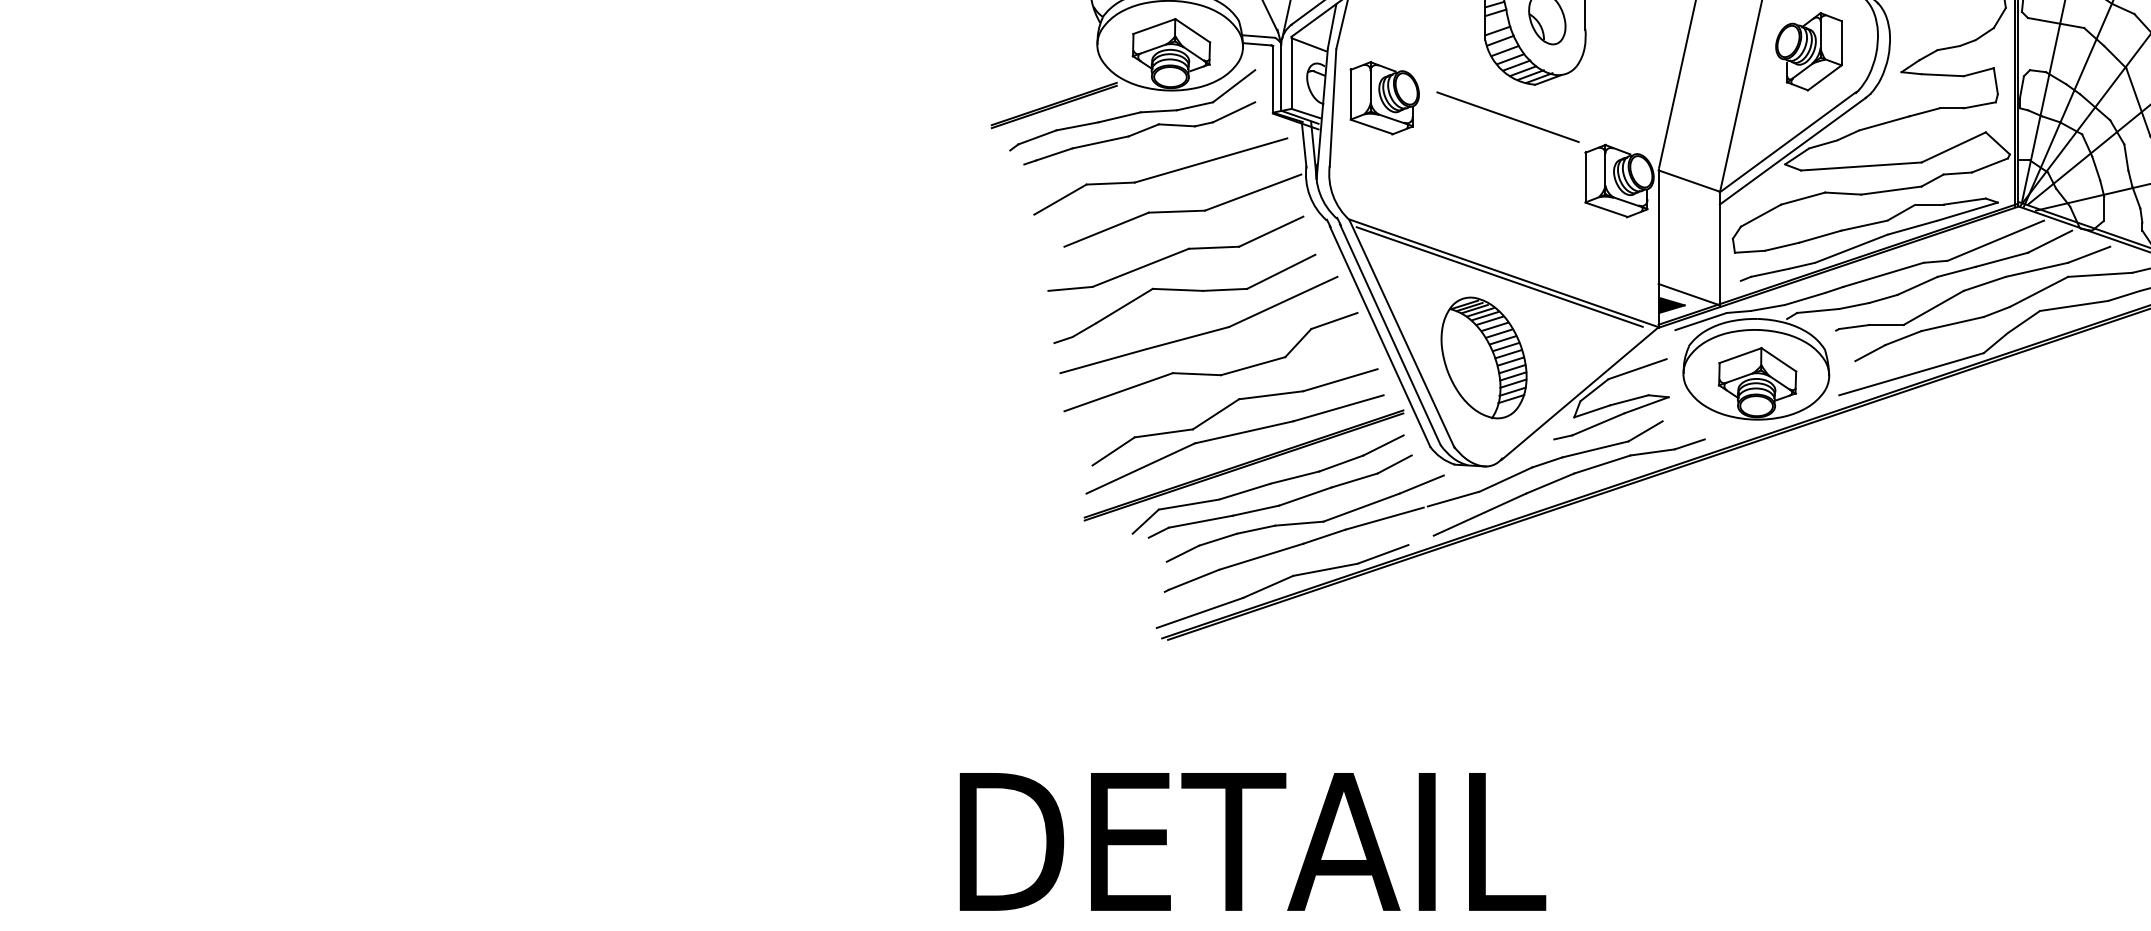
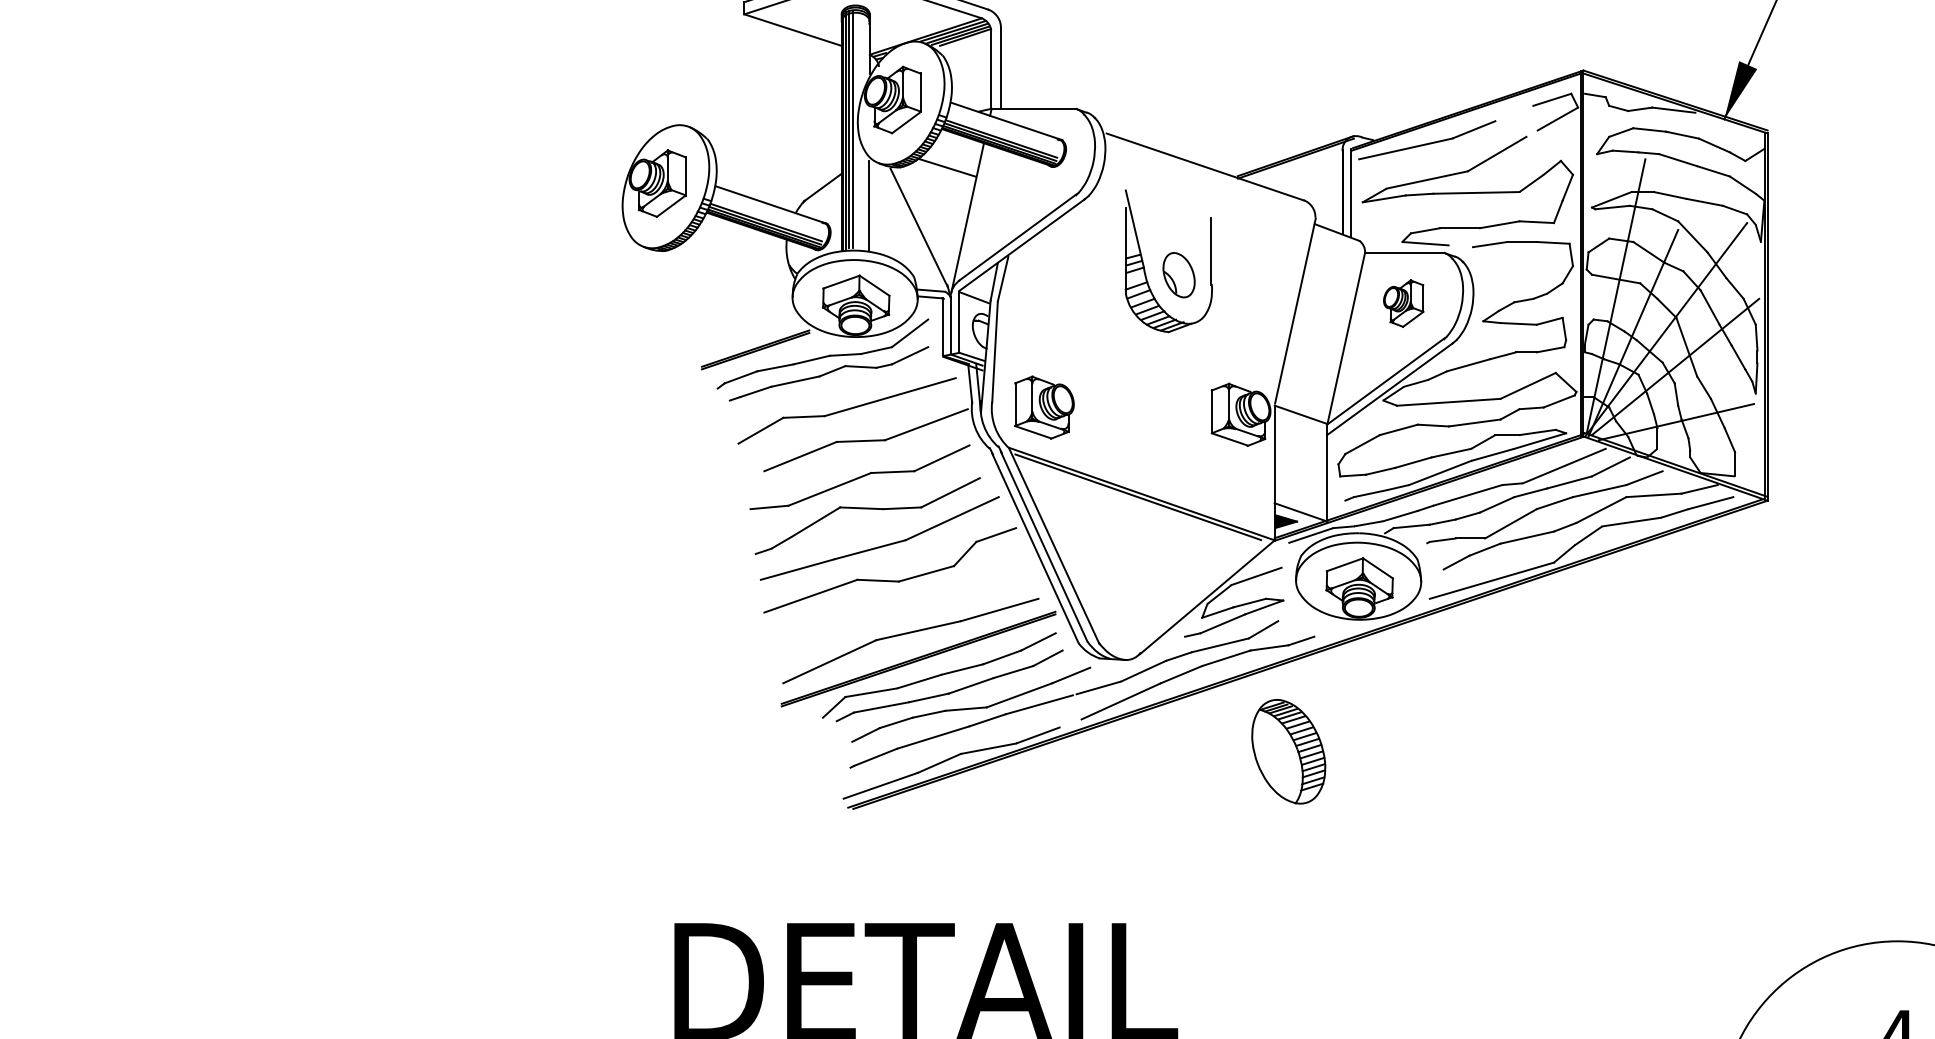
part: (1808, 51) -> (1403, 303), size x0.7
part: (1384, 98) -> (1044, 407), moved
line: (1508, 116) -> (1145, 359), removed
part: (1483, 357) -> (1288, 751), moved
part: (1228, 407) -> (905, 609), removed

